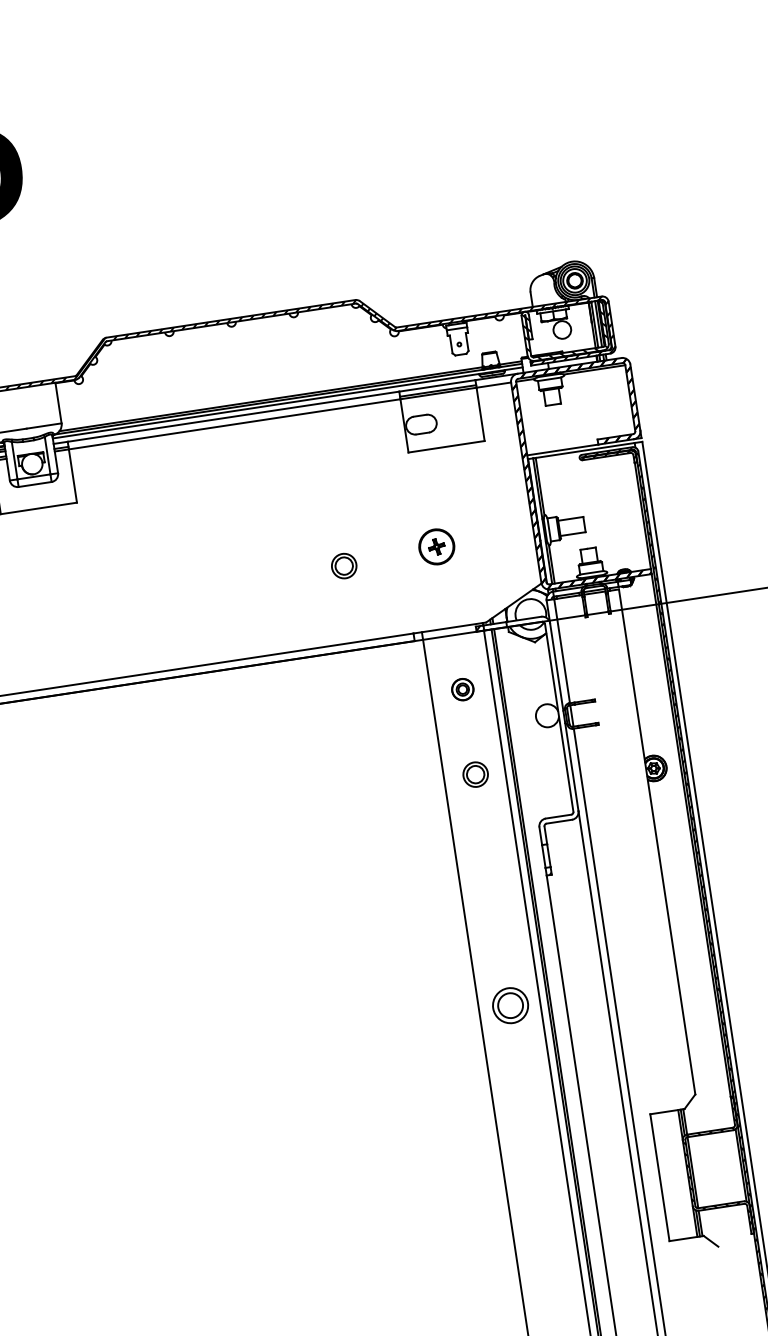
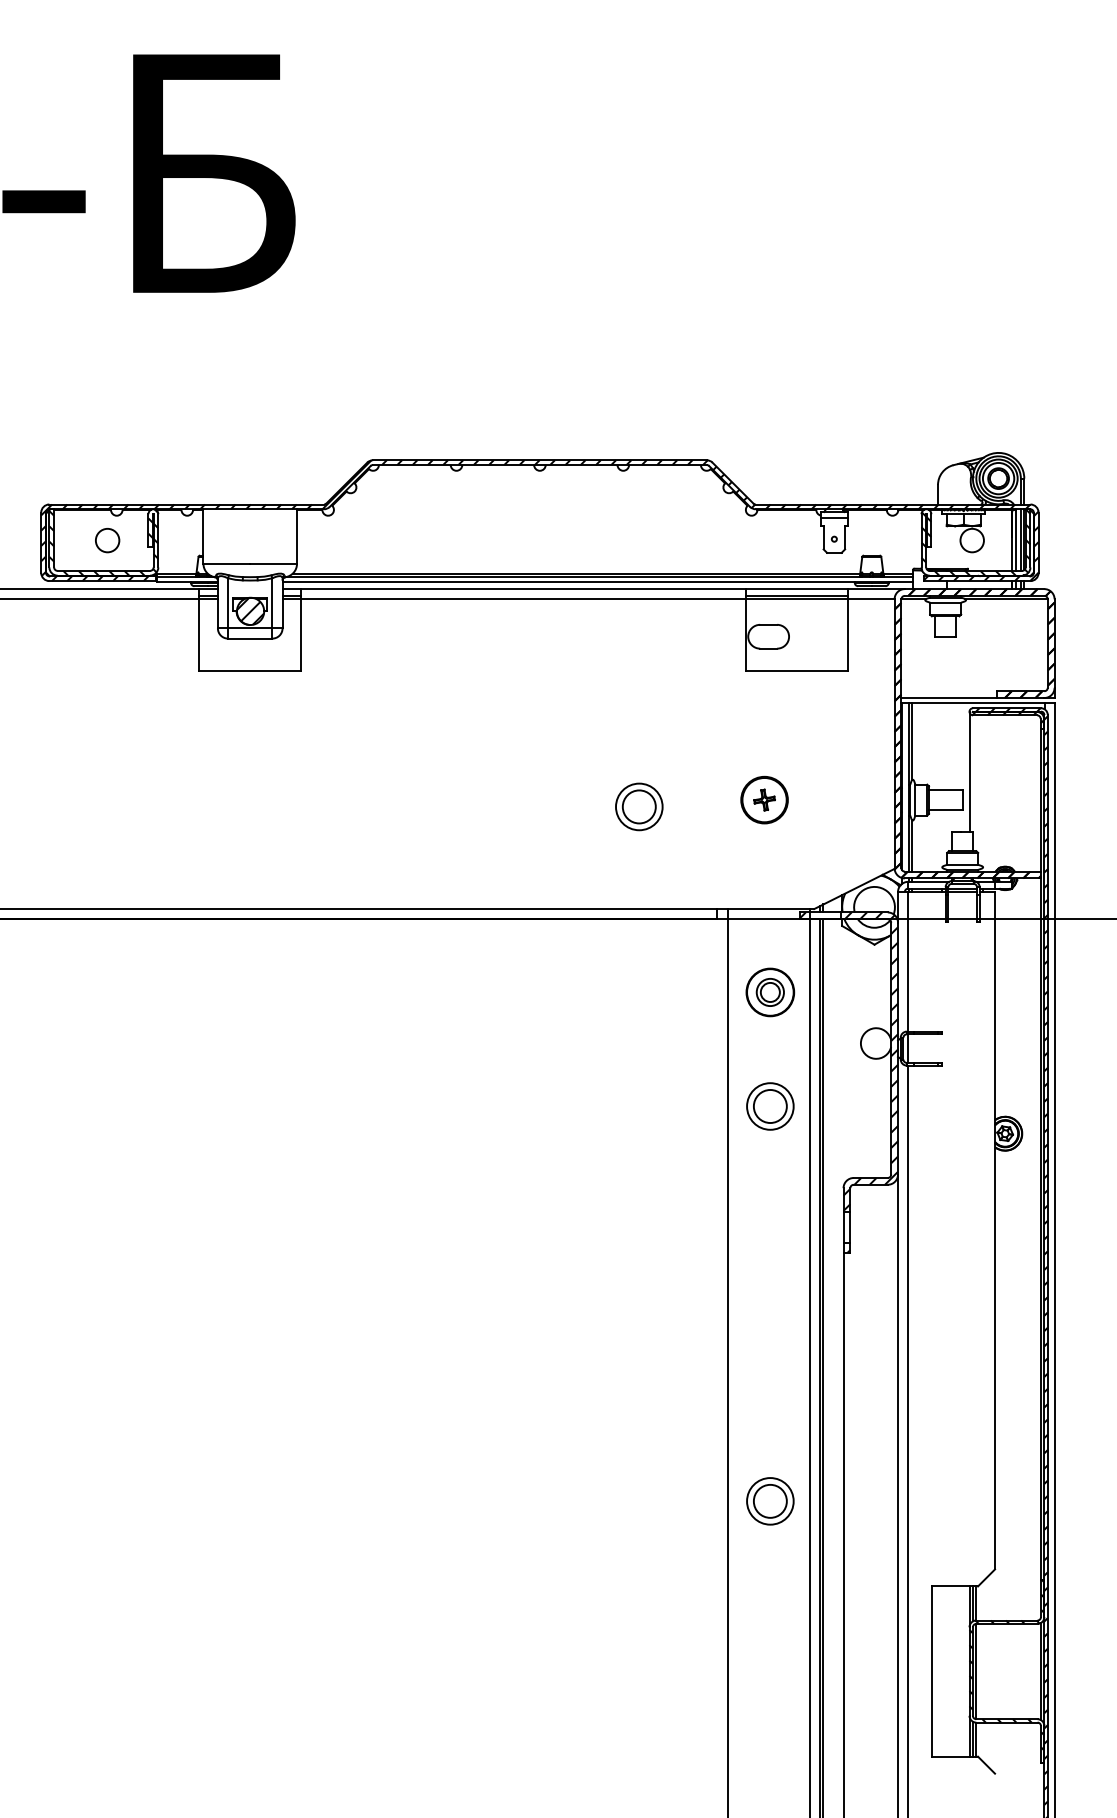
hatch: (32, 463) -> (250, 610), added
line: (586, 503) -> (969, 772), added
part: (344, 565) -> (639, 806), size x1.43
part: (462, 689) -> (770, 992), size x1.67
hatch: (545, 729) -> (870, 1061), added
part: (475, 774) -> (770, 1106), size x1.43
part: (510, 1005) -> (770, 1501), moved

